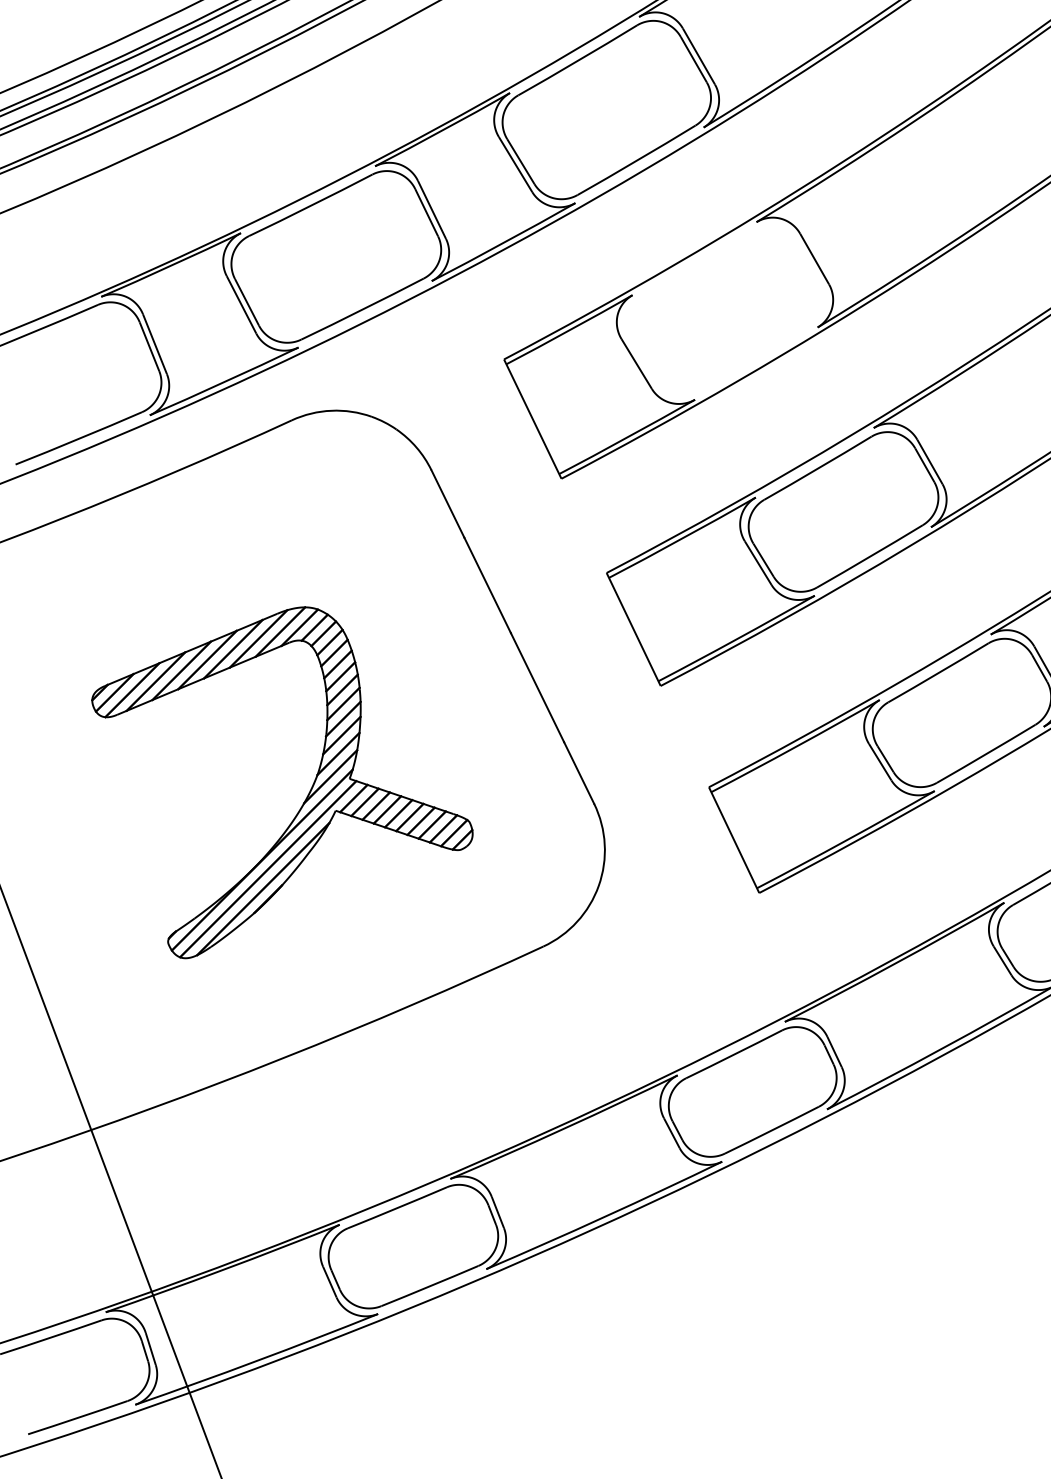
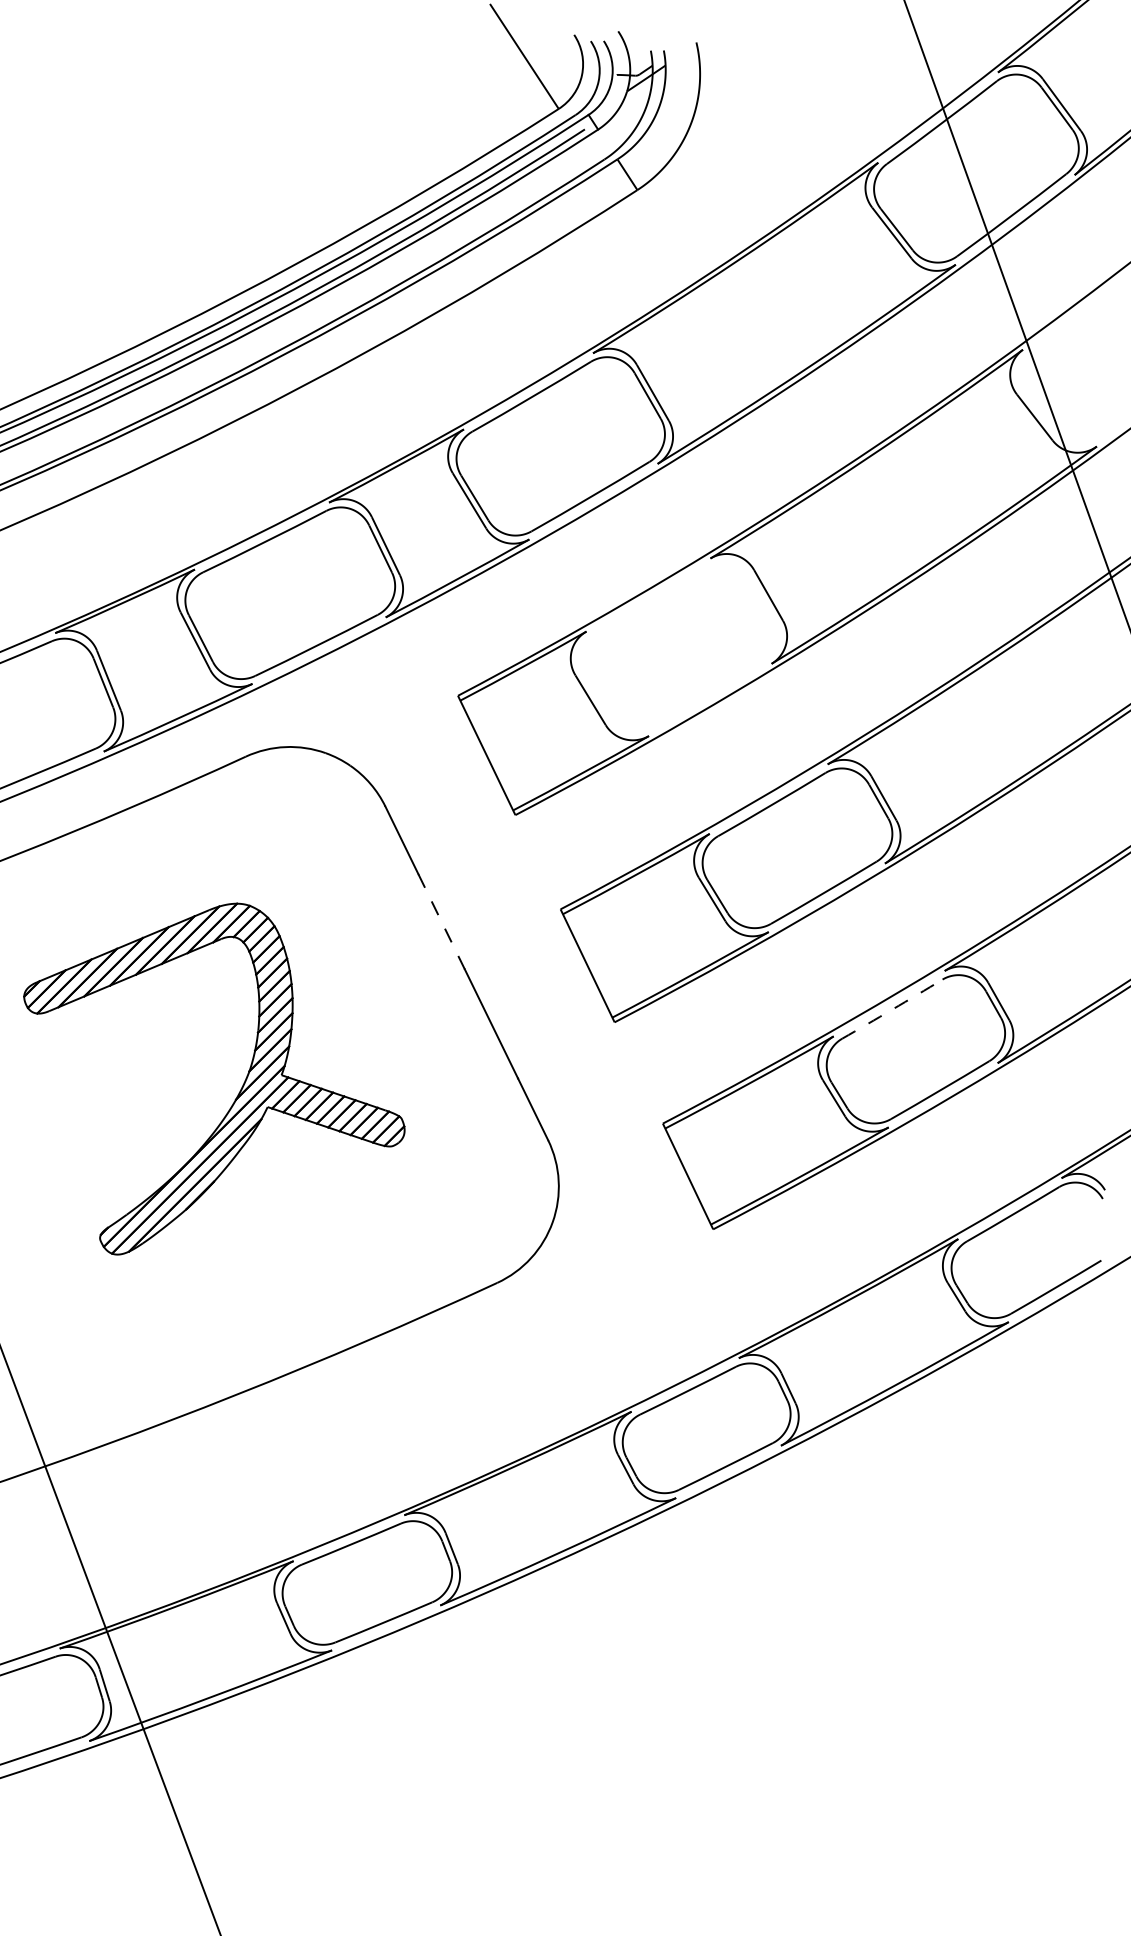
line: (487, 586) -> (441, 922), solid -> dashed
arc: (938, 673) -> (892, 1009), solid -> dashed
part: (305, 798) -> (237, 1094), moved

